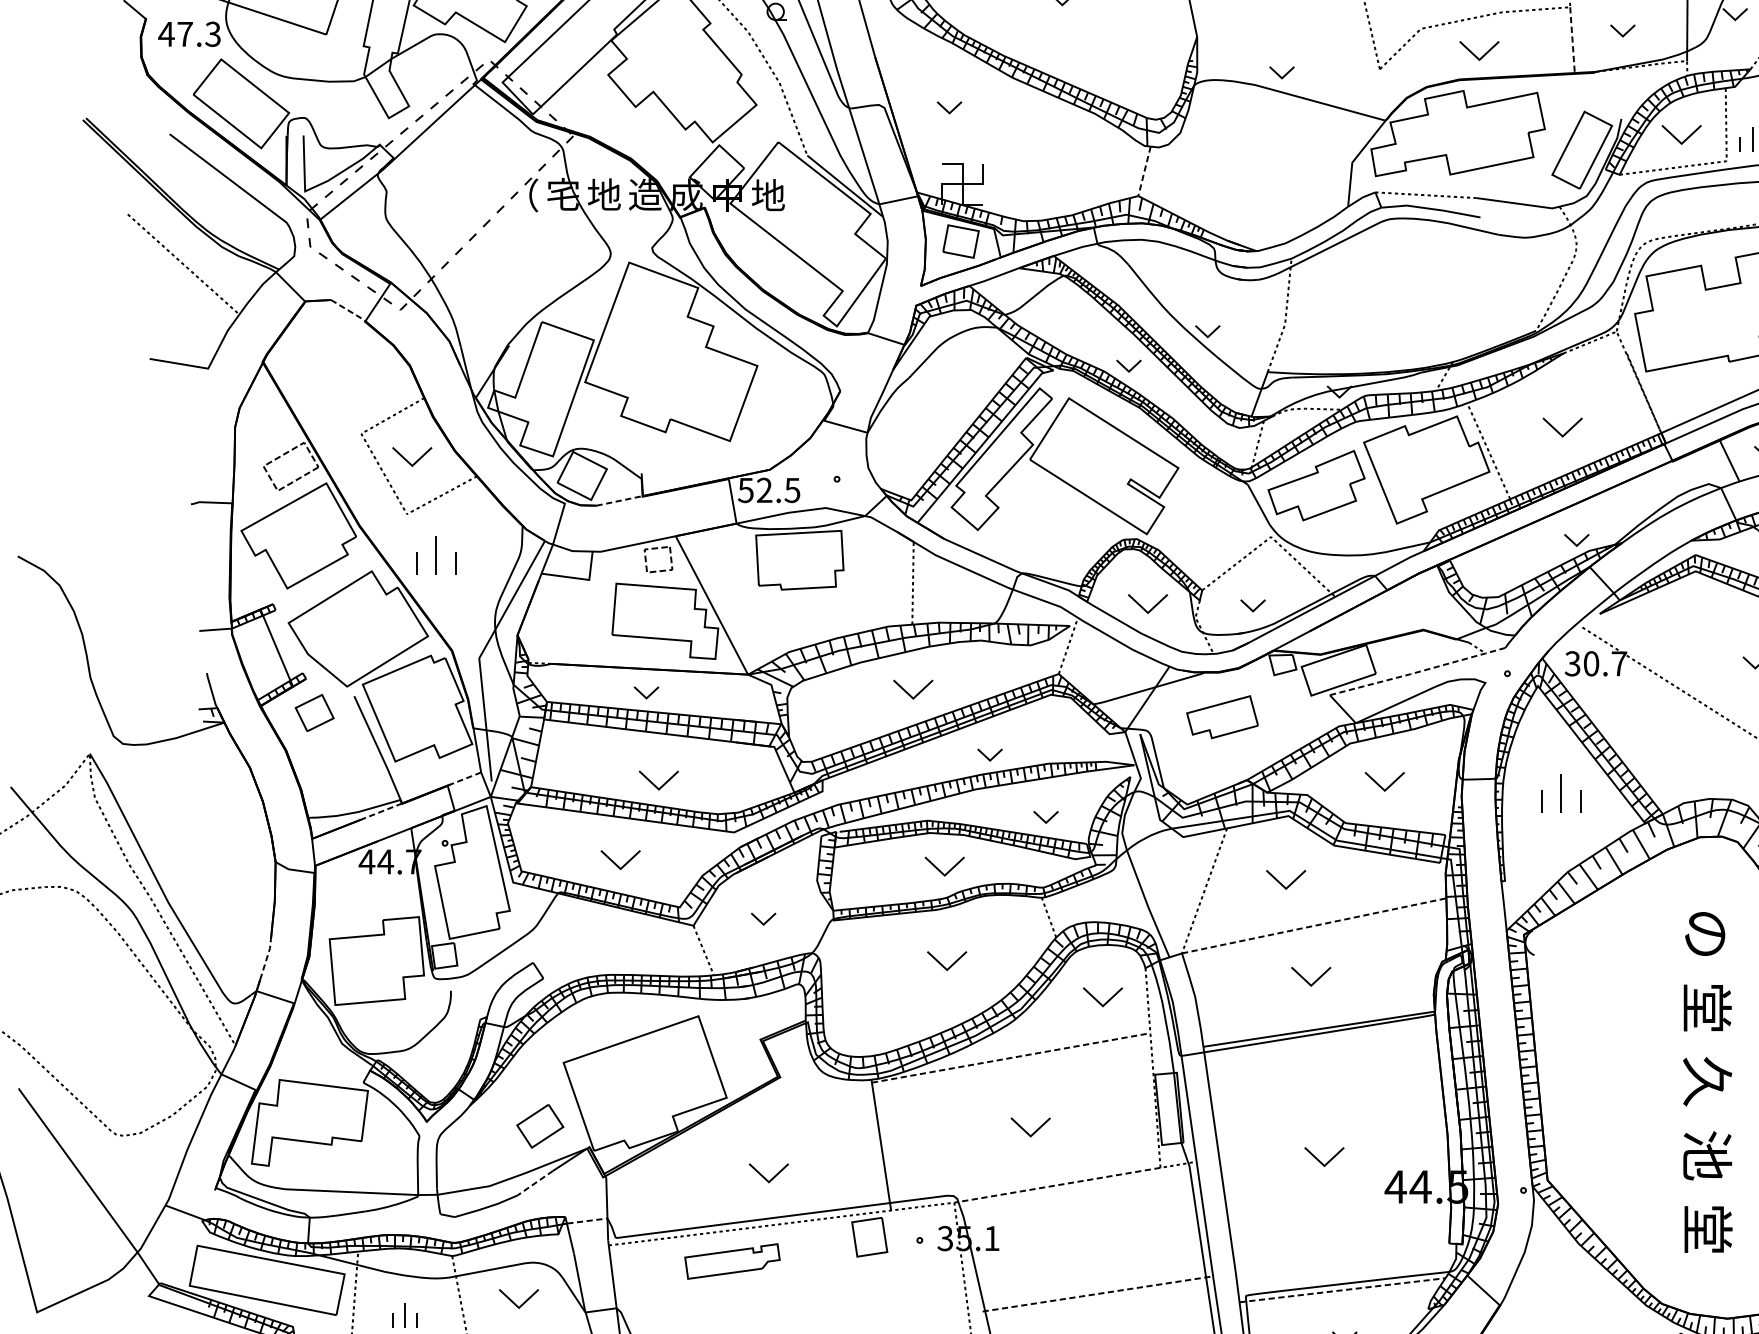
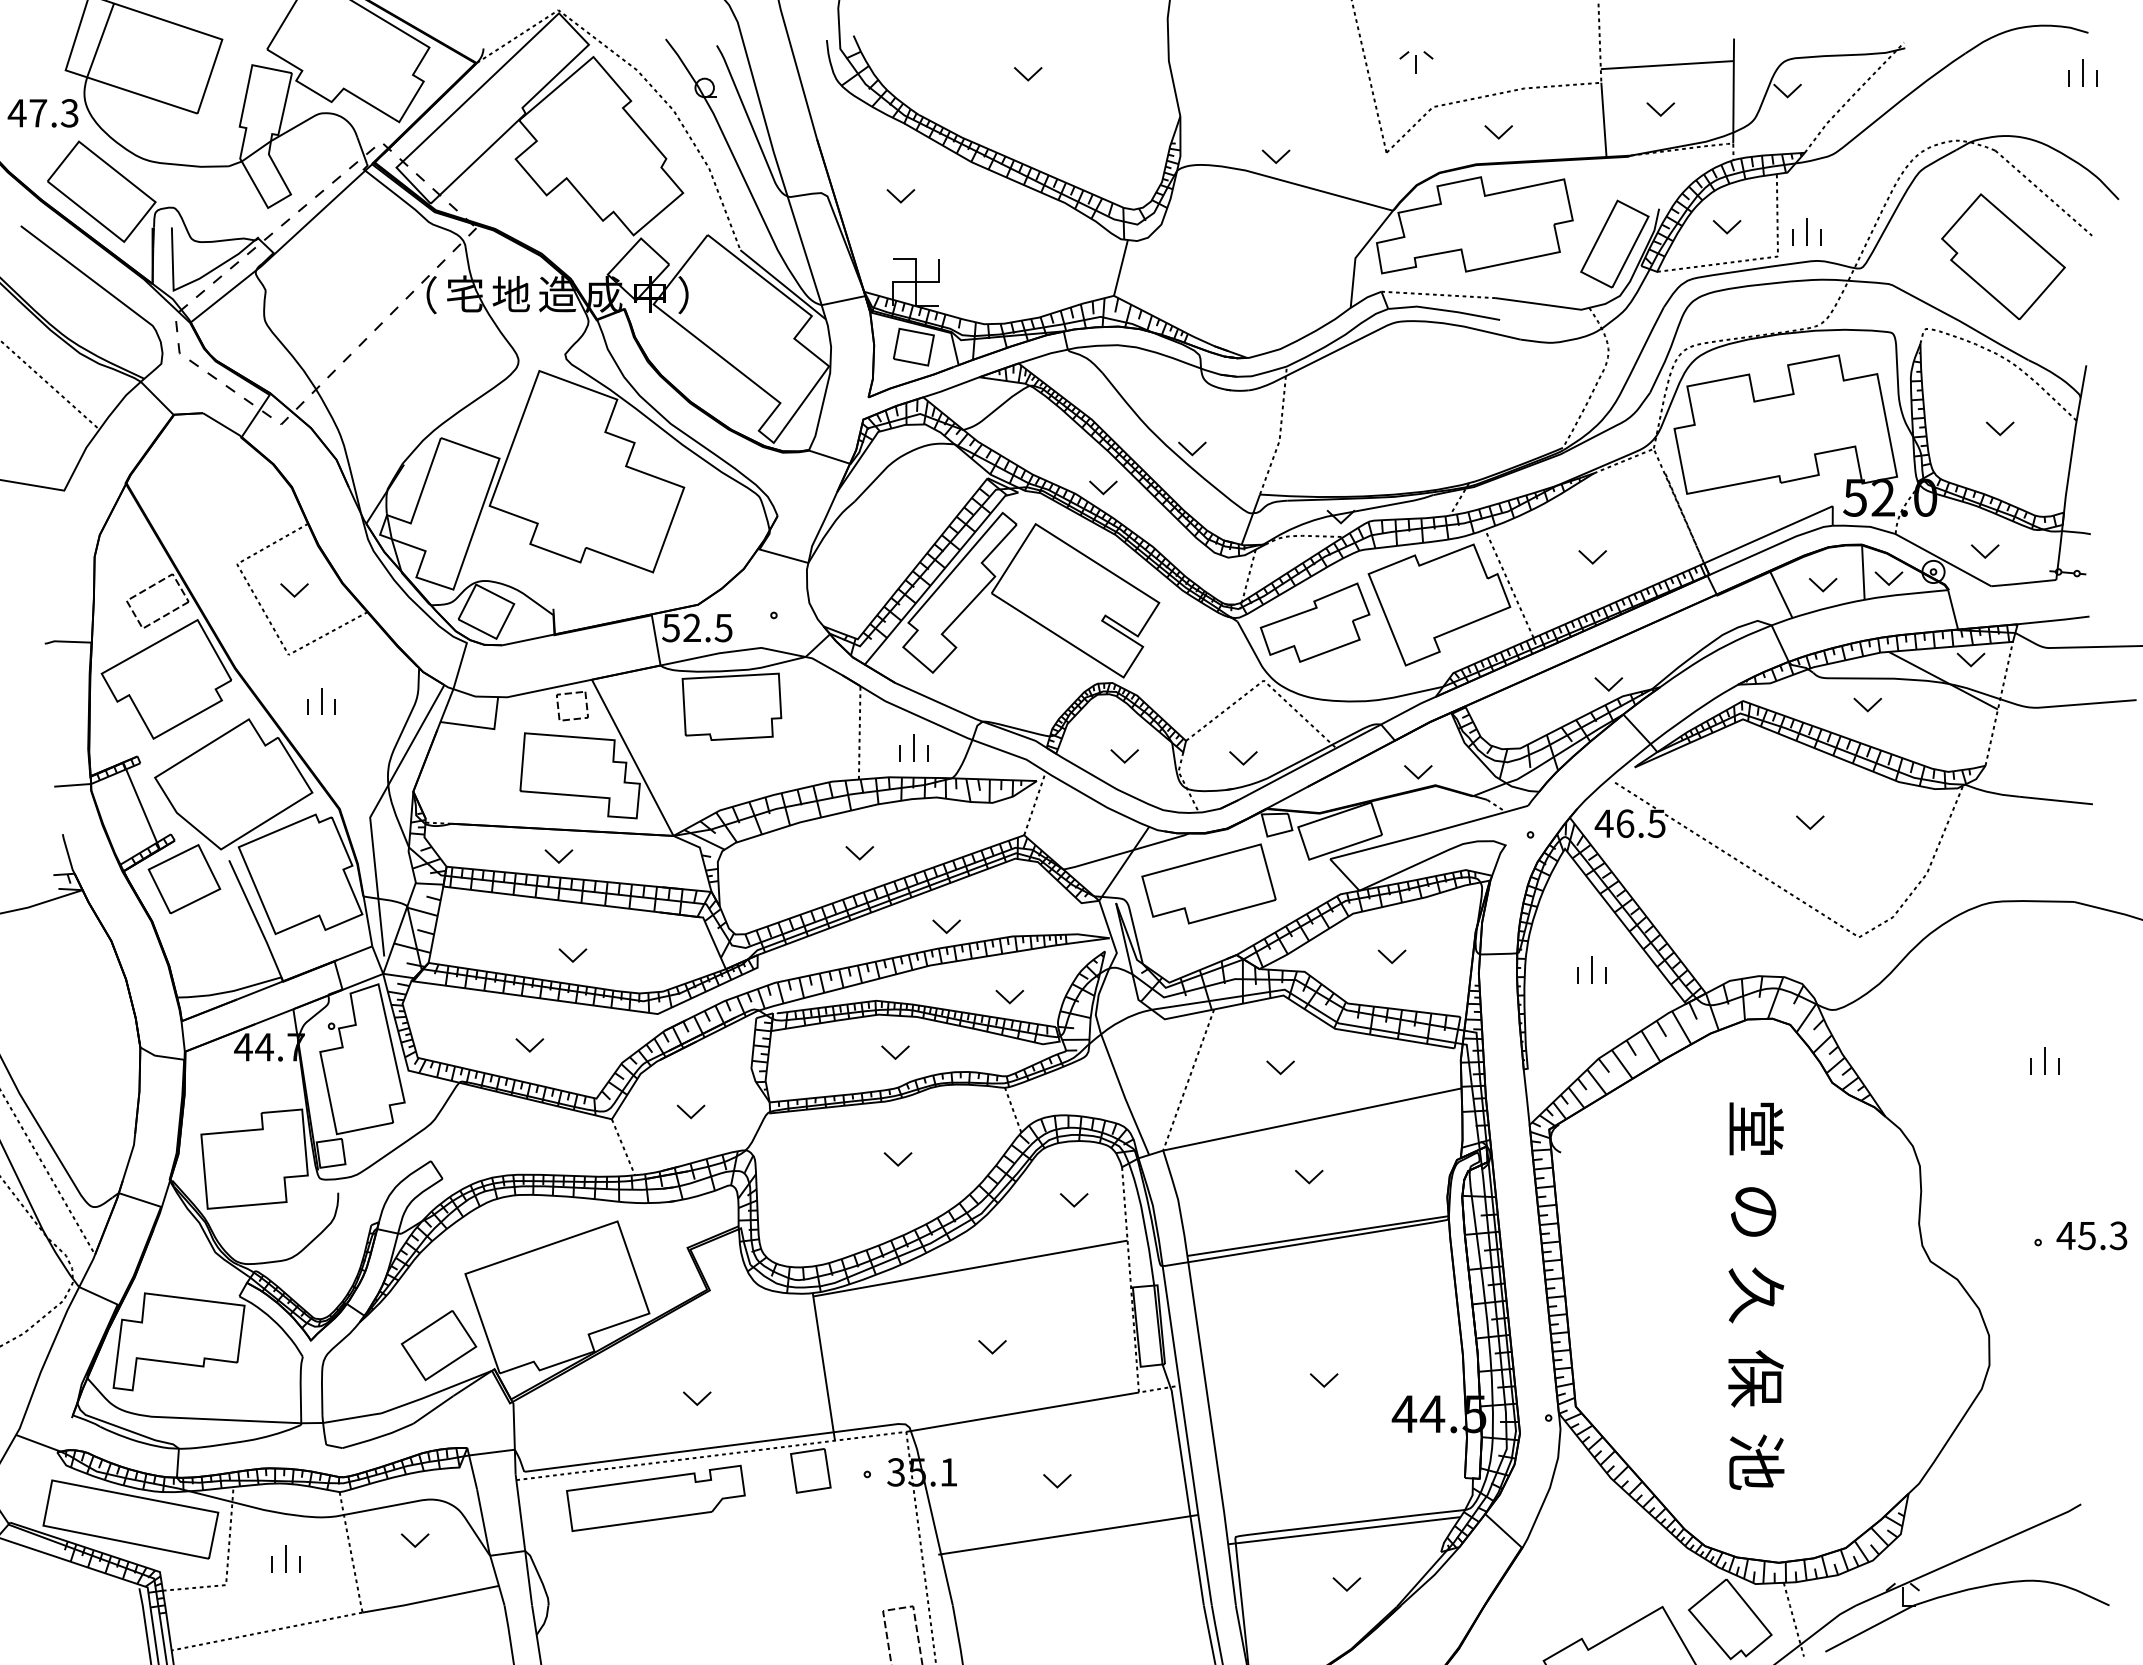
line: (1572, 40) -> (1603, 120), dashed -> solid
part: (1479, 51) -> (1498, 132), size x0.62
part: (1681, 135) -> (1726, 227), size x0.62
line: (1144, 170) -> (1120, 267), dashed -> solid
text: (768, 195) -> (696, 295), 地 -> ）
line: (349, 310) -> (223, 425), dashed -> solid
part: (1562, 427) -> (1592, 557), size x0.62
part: (412, 457) -> (294, 590), size x0.62
line: (619, 500) -> (528, 639), dashed -> solid
part: (436, 555) -> (321, 701), size x0.62
part: (960, 596) -> (913, 747), added
part: (1147, 604) -> (1124, 756), size x0.62
part: (1408, 618) -> (1418, 772), added
text: (1595, 663) -> (1629, 823), 30.7 -> 46.5
line: (1417, 672) -> (1428, 833), dashed -> solid
part: (912, 690) -> (859, 853), size x0.62
part: (314, 713) -> (184, 879), size x1.67
part: (1222, 716) -> (1208, 883), size x1.67
line: (465, 778) -> (354, 953), dashed -> solid
part: (658, 780) -> (572, 955), size x0.62
part: (1384, 781) -> (1391, 956), size x0.62
part: (1561, 792) -> (1591, 969), size x0.62
line: (382, 811) -> (260, 990), dashed -> solid
part: (620, 860) -> (529, 1045), size x0.62
part: (944, 866) -> (895, 1052), size x0.62
part: (1285, 879) -> (1280, 1067), size x0.62
line: (1314, 925) -> (1312, 1119), dashed -> solid
text: (1707, 933) -> (1756, 1128), の -> 堂
line: (266, 958) -> (130, 1156), dashed -> solid
part: (946, 961) -> (897, 1159), size x0.62
part: (1311, 976) -> (1309, 1176), size x0.62
part: (1103, 997) -> (1074, 1200), size x0.62
text: (1707, 1007) -> (1756, 1211), 堂 -> の
line: (1011, 1057) -> (970, 1268), dashed -> solid
part: (539, 1126) -> (438, 1345), size x1.43
part: (1030, 1127) -> (992, 1347), size x0.62
text: (1706, 1155) -> (1755, 1378), 池 -> 保
part: (1324, 1157) -> (1324, 1380), size x0.62
part: (769, 1173) -> (697, 1398), size x0.62
line: (534, 1183) -> (432, 1410), dashed -> solid
line: (1057, 1185) -> (1022, 1412), dashed -> solid
line: (587, 1220) -> (492, 1452), dashed -> solid
text: (1707, 1228) -> (1756, 1461), 堂 -> 池
part: (1088, 1246) -> (1057, 1481), added
part: (732, 1260) -> (655, 1497), size x1.67
line: (1342, 1290) -> (1344, 1530), dashed -> solid
line: (1098, 1293) -> (1069, 1534), dashed -> solid
part: (519, 1298) -> (415, 1540), size x0.62

